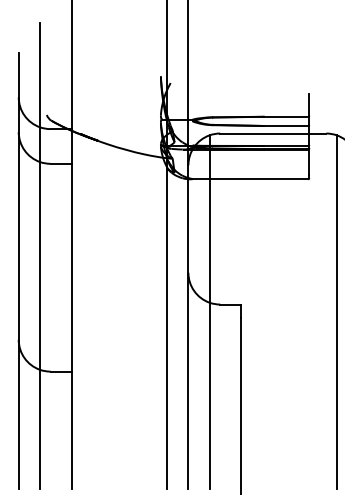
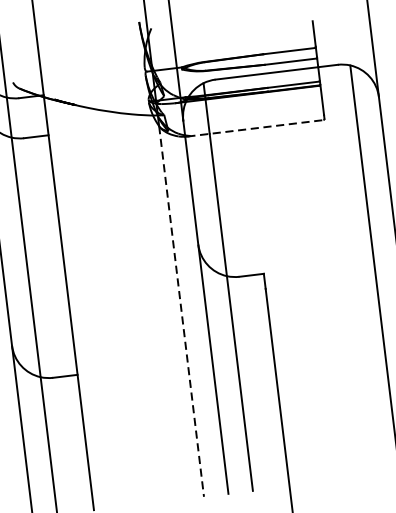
line: (249, 179) -> (255, 128), solid -> dashed
line: (167, 328) -> (181, 311), solid -> dashed

